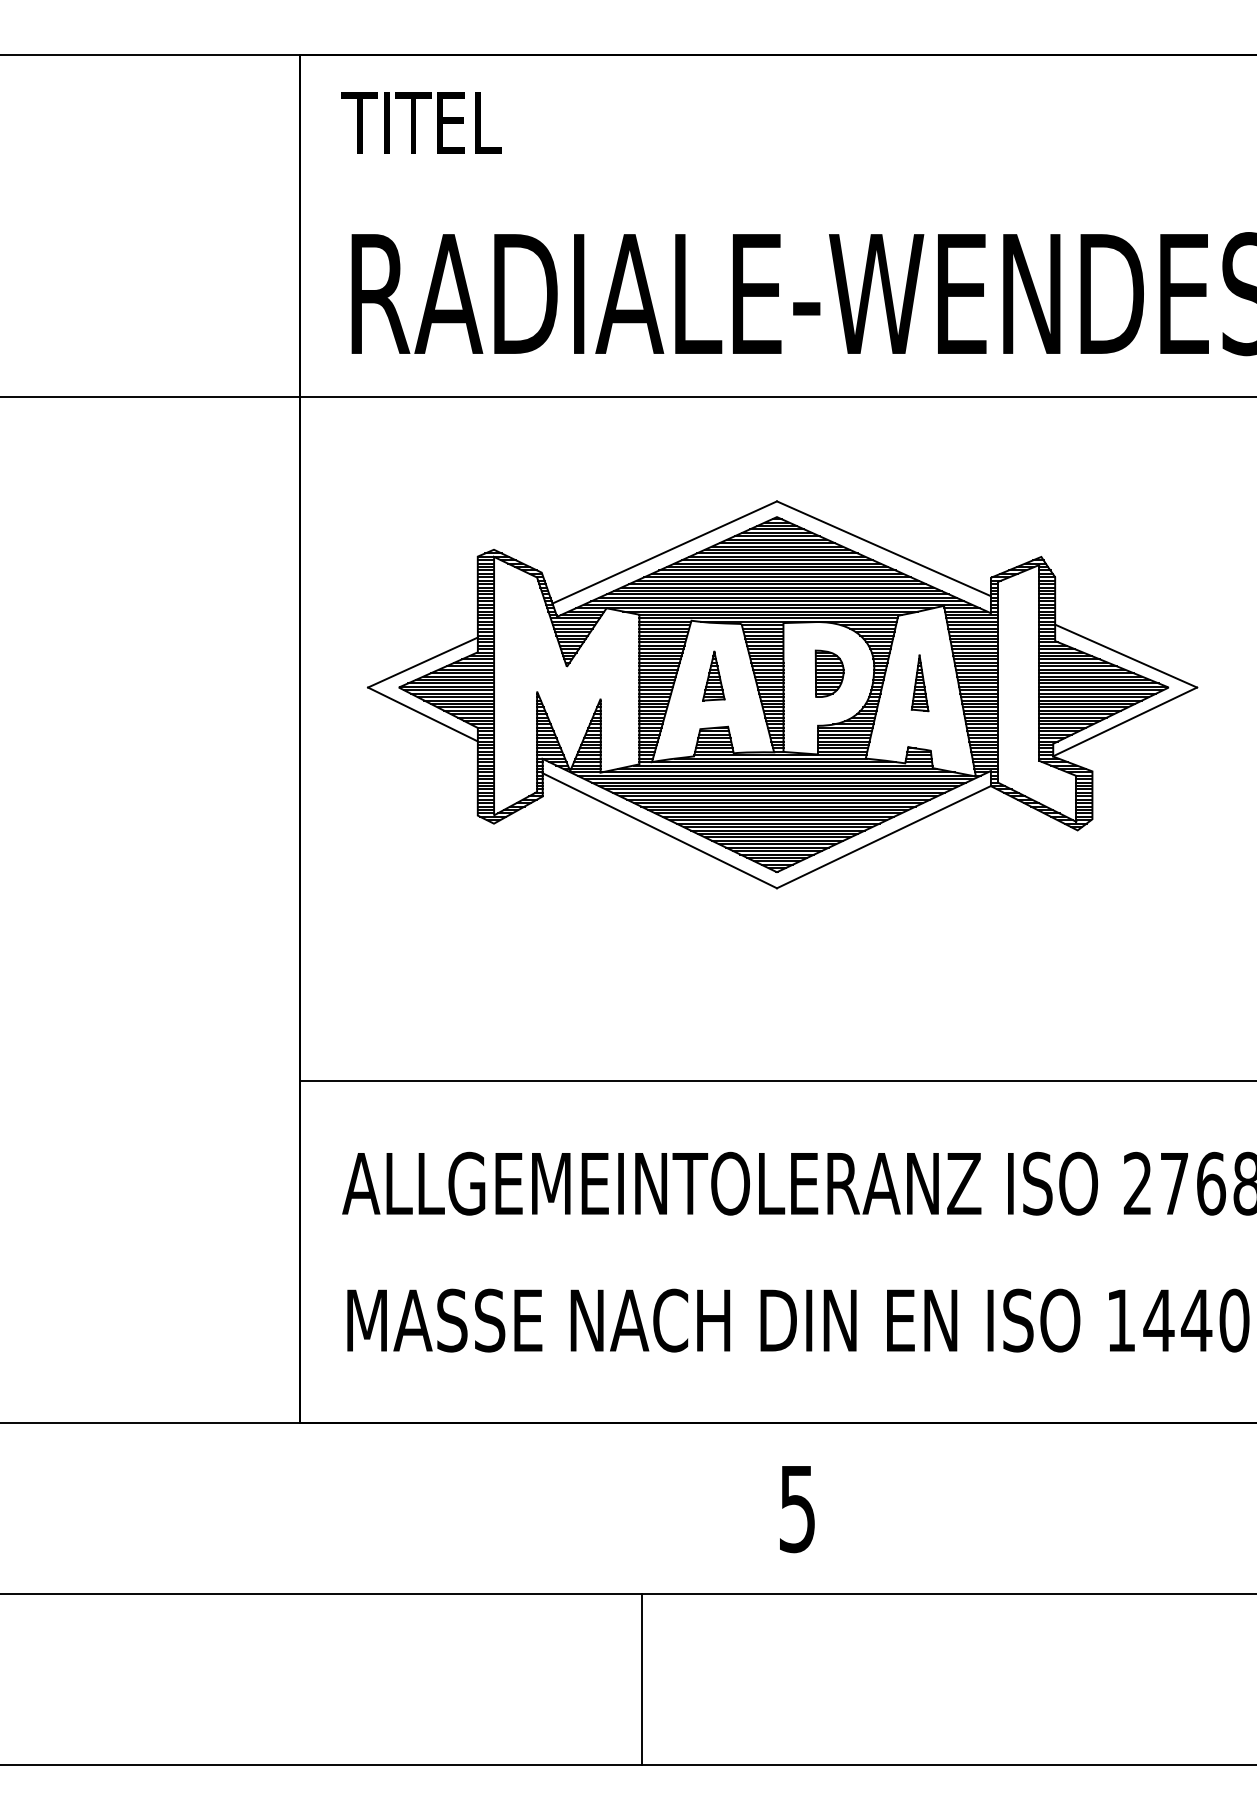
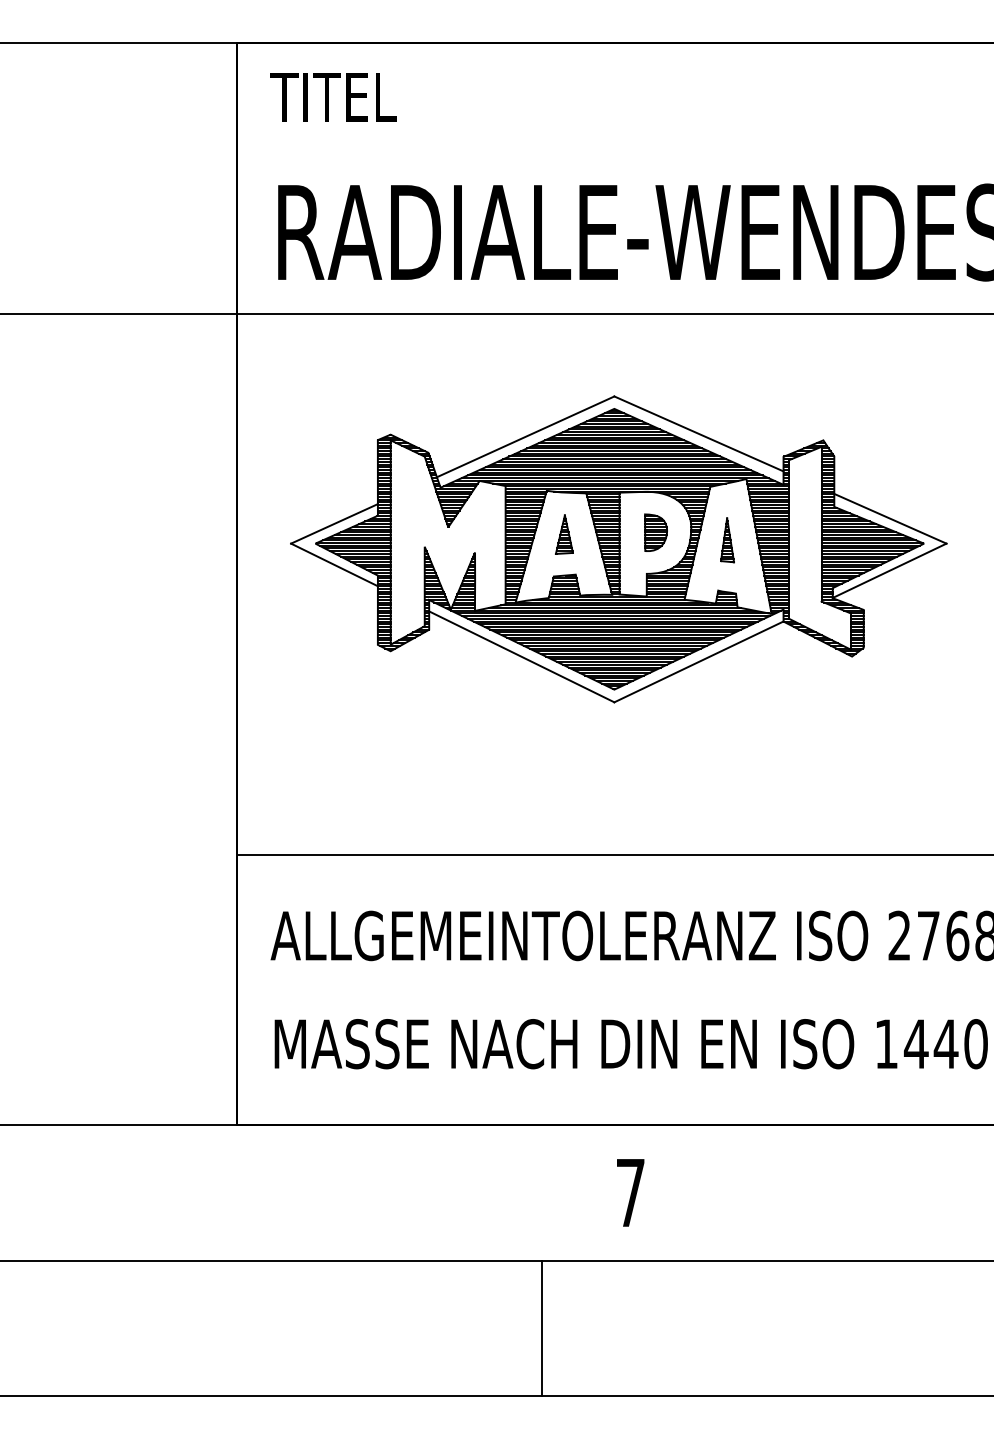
text: (797, 1509) -> (630, 1193), 5 -> 7
line: (641, 1679) -> (541, 1327), moved

